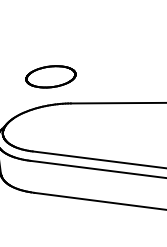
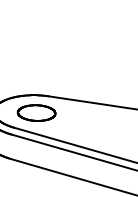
part: (50, 76) -> (36, 112), moved

